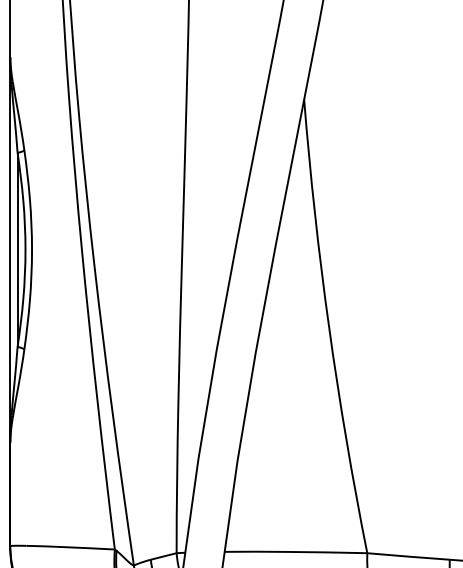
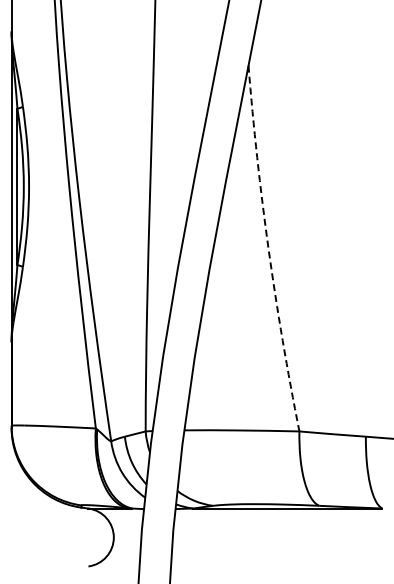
arc: (328, 327) -> (268, 249), solid -> dashed

